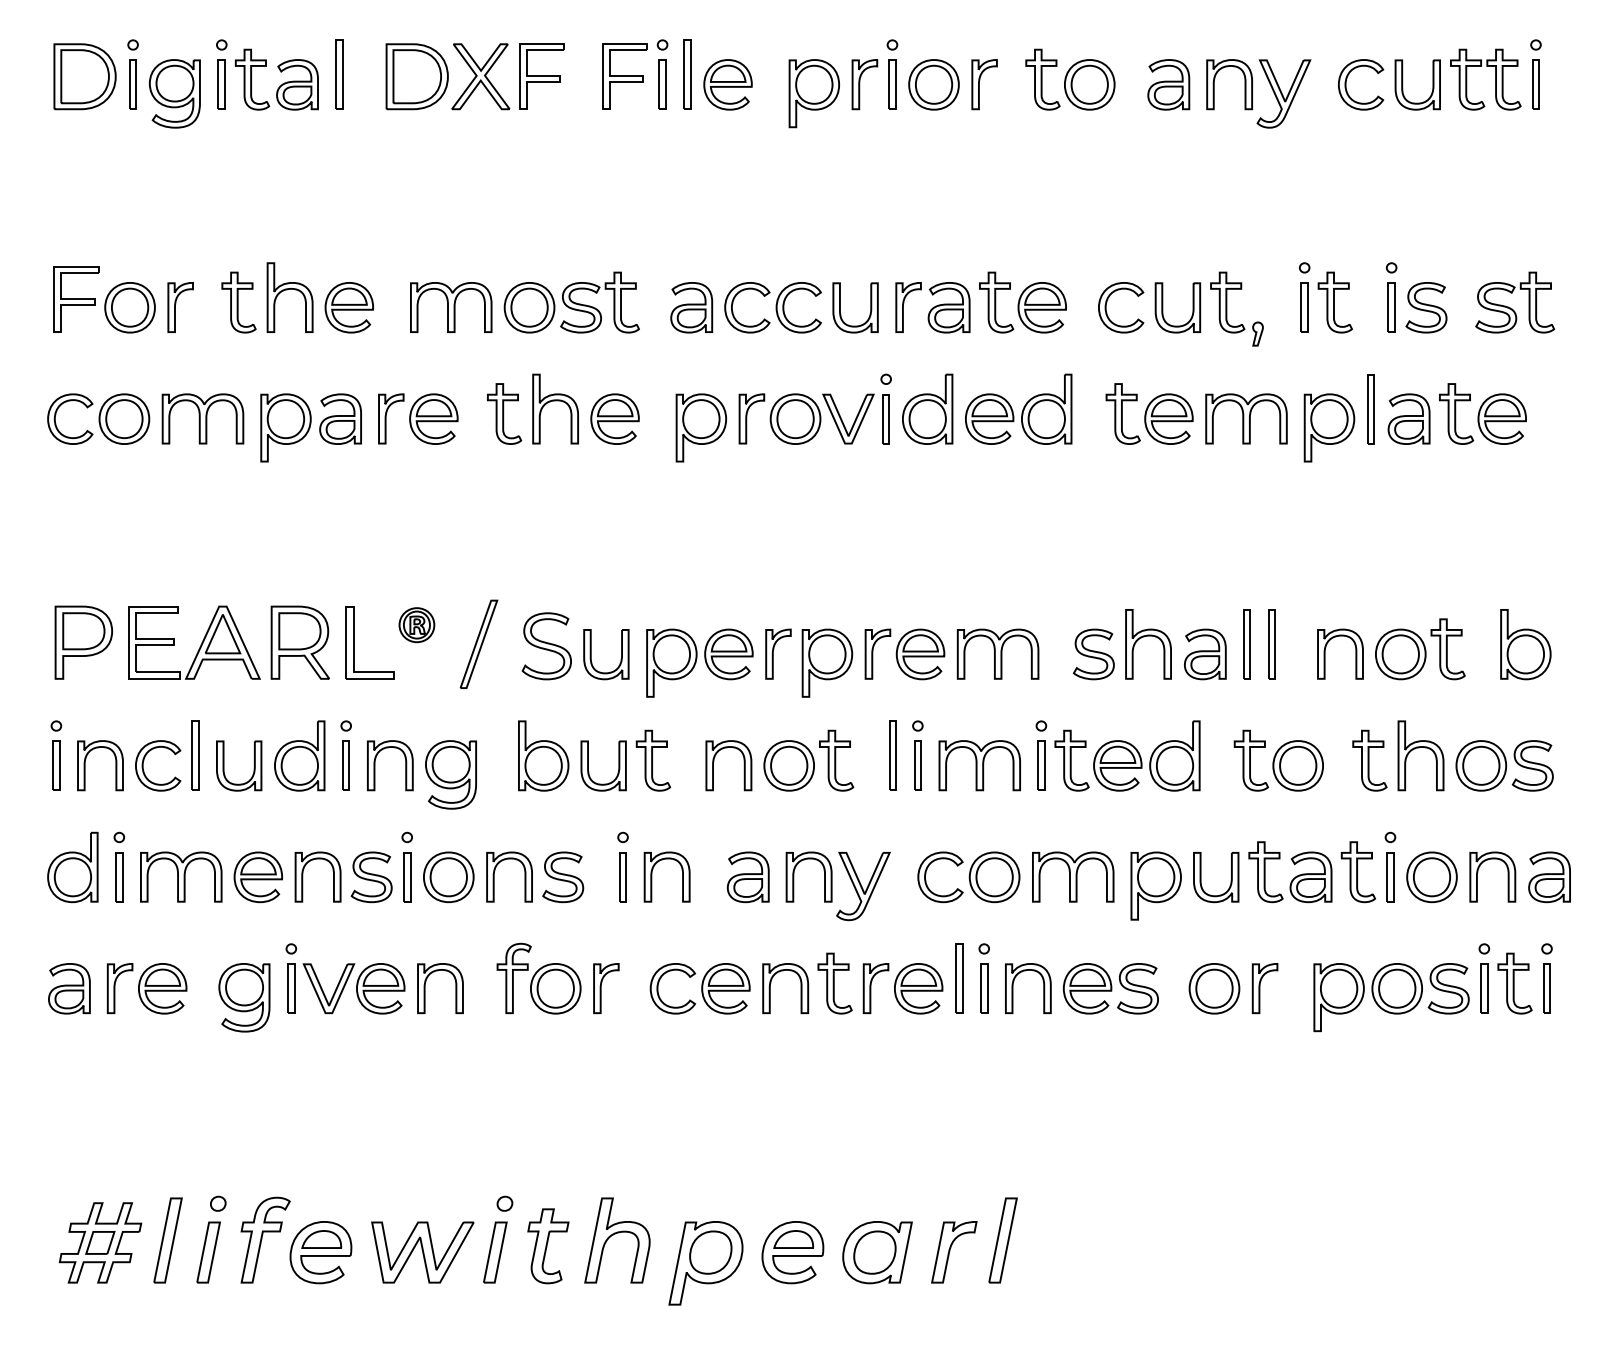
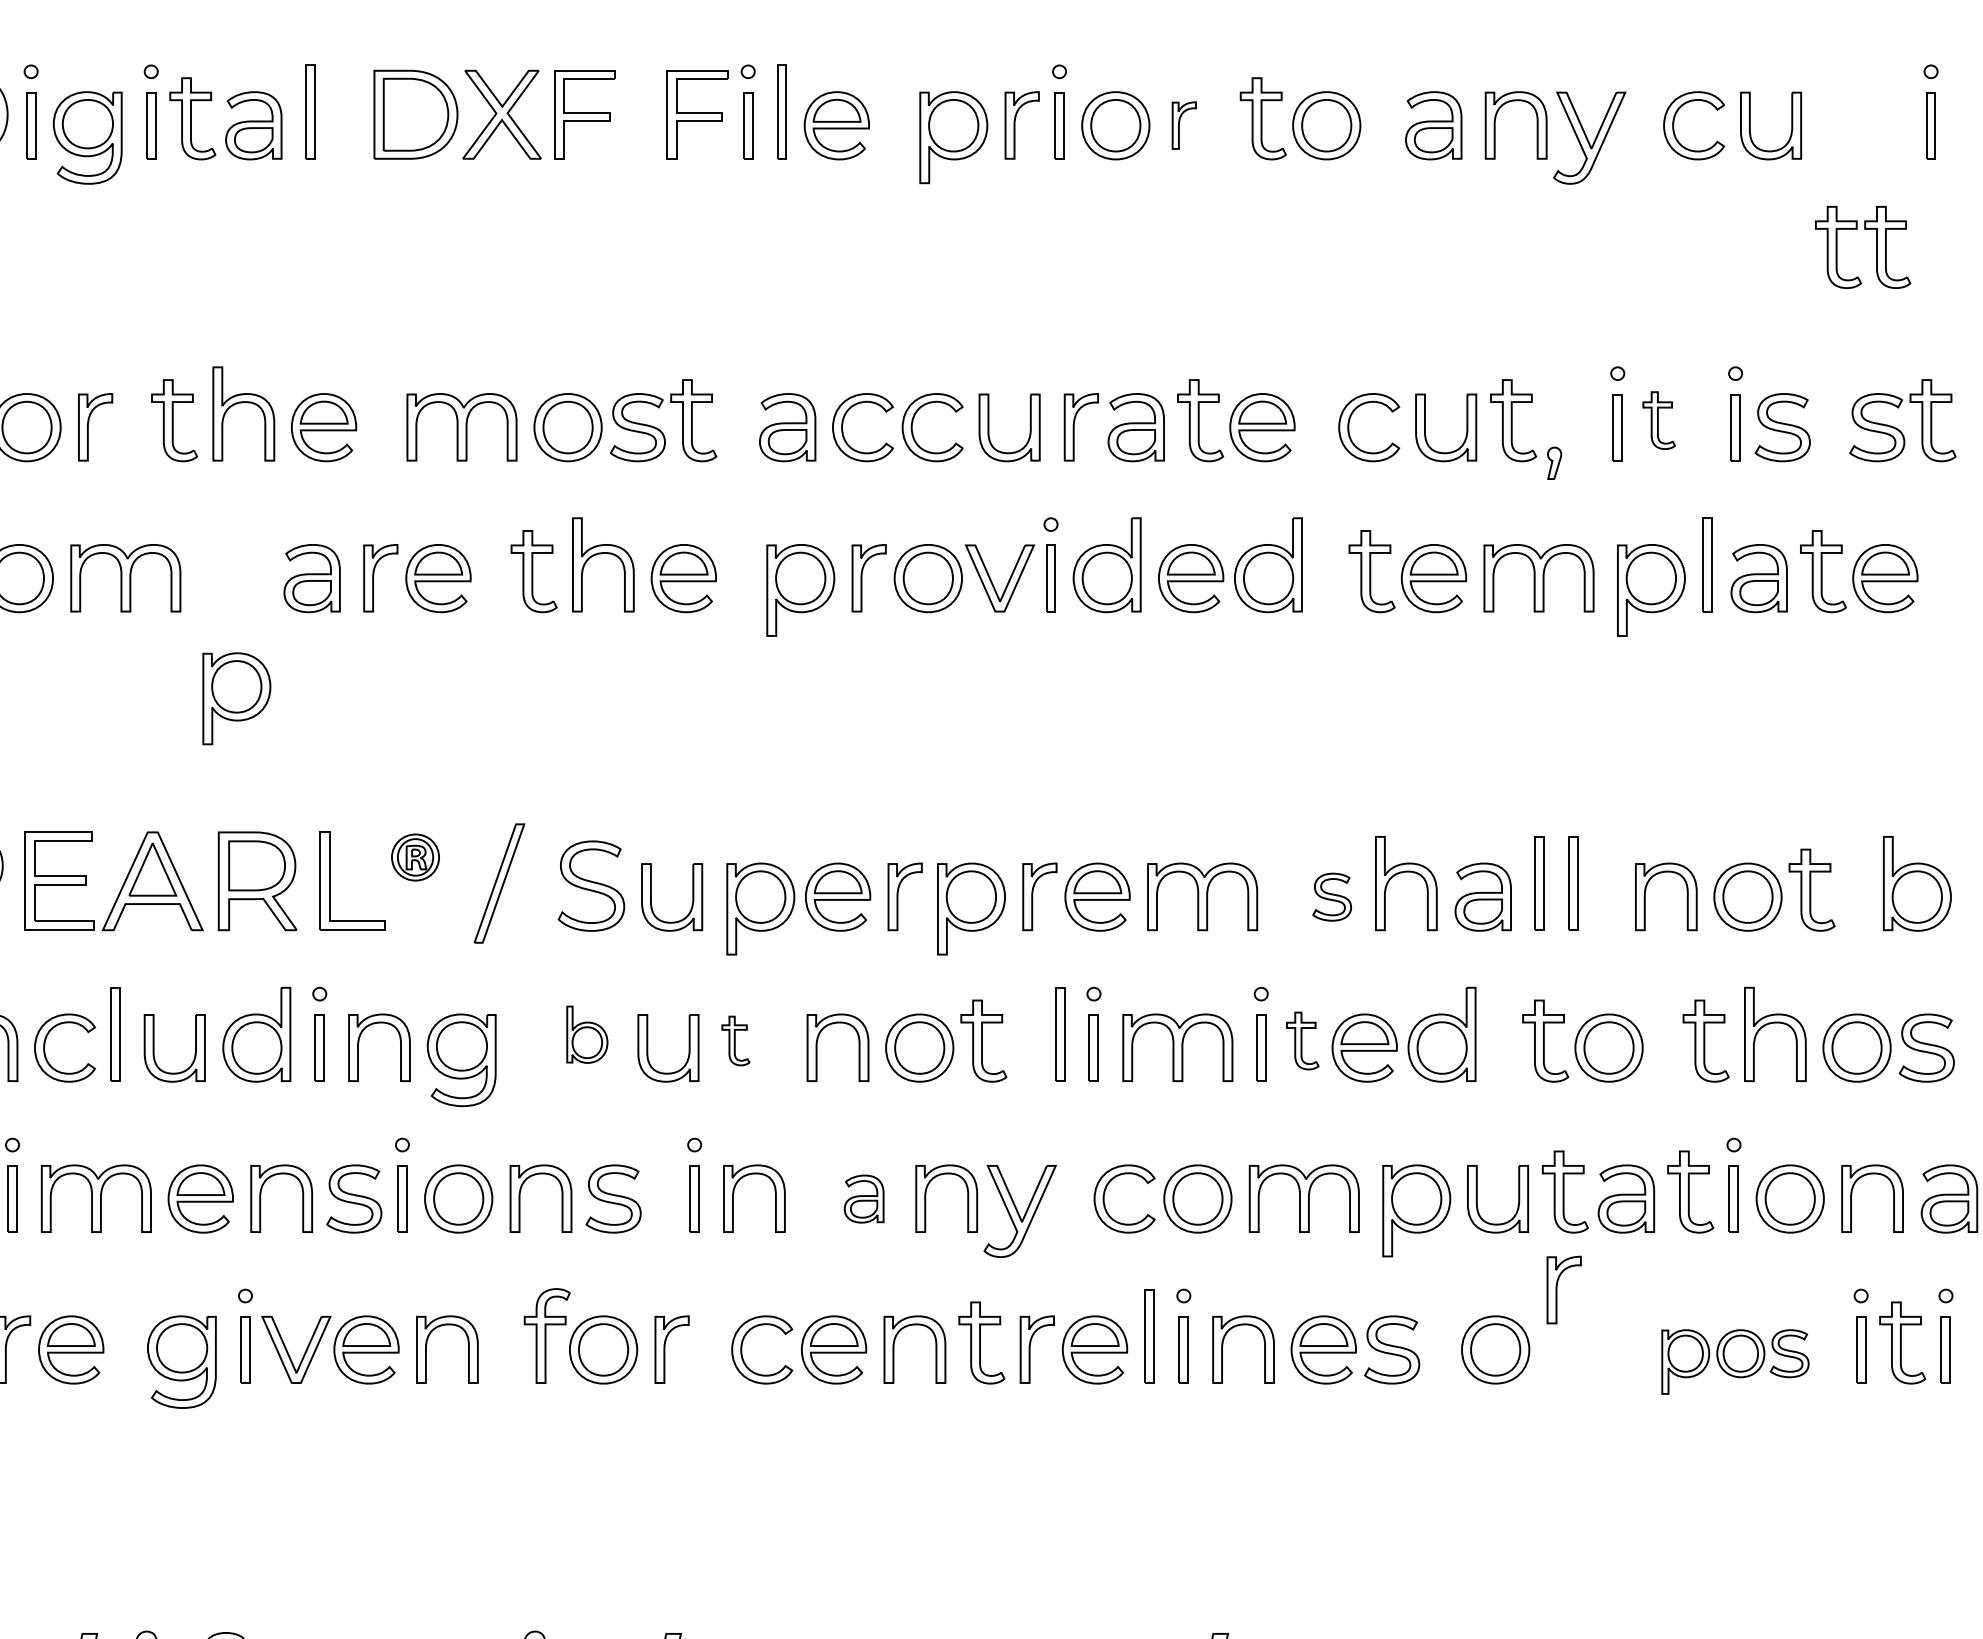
part: (1495, 79) -> (1876, 247), moved
part: (984, 84) -> (1184, 125), size x0.7
part: (1334, 302) -> (1658, 420), size x0.7
part: (285, 427) -> (236, 698), moved
part: (1093, 654) -> (1331, 897), size x0.7
part: (543, 755) -> (586, 1034), size x0.6
part: (653, 760) -> (735, 1040), size x0.6
part: (1071, 760) -> (1302, 1040), size x0.7
part: (747, 877) -> (863, 1199), size x0.7
part: (1264, 988) -> (1563, 1289), moved
part: (1391, 997) -> (1735, 1361), size x0.7

